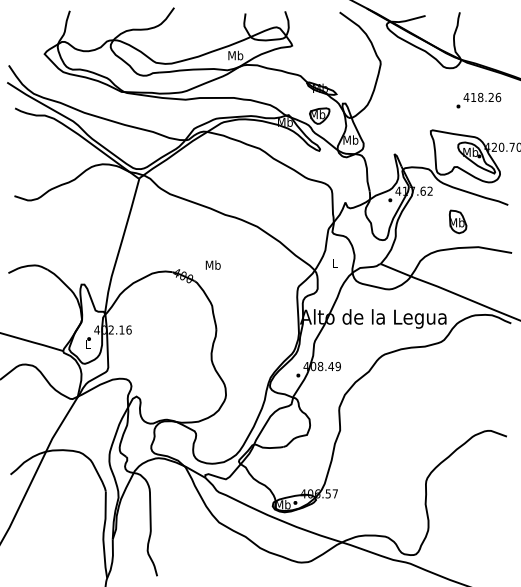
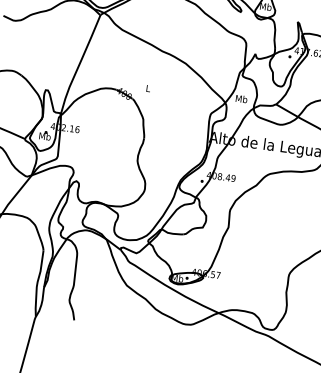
text: (334, 262) -> (241, 98), L -> Mb
text: (212, 264) -> (147, 87), Mb -> L
text: (88, 344) -> (45, 136), L -> Mb

